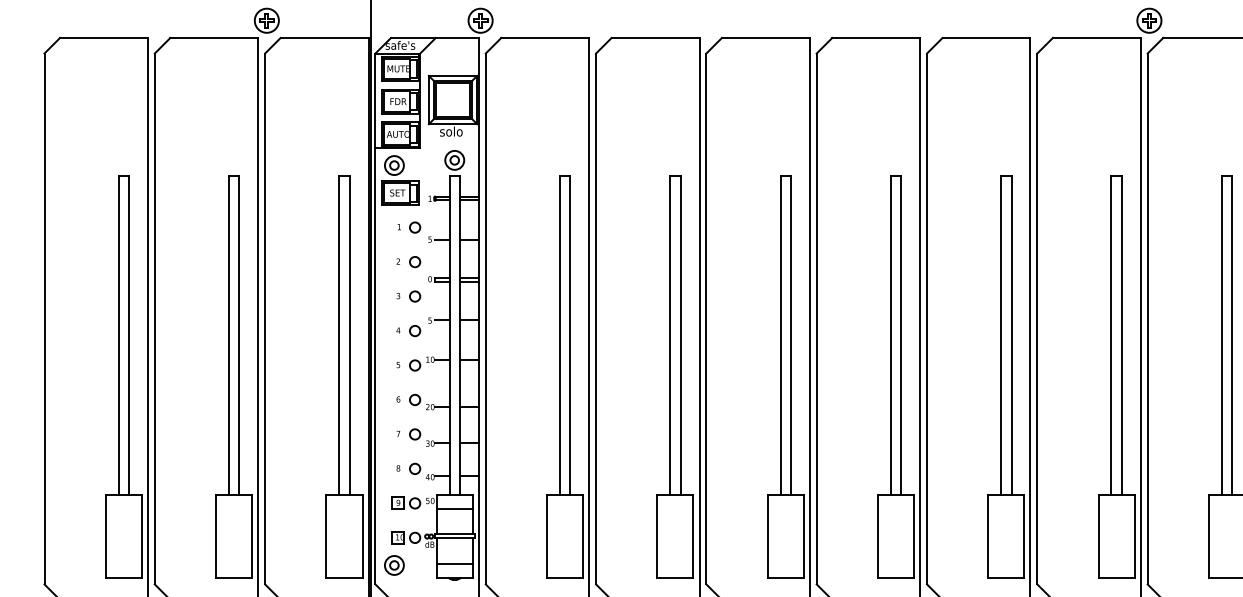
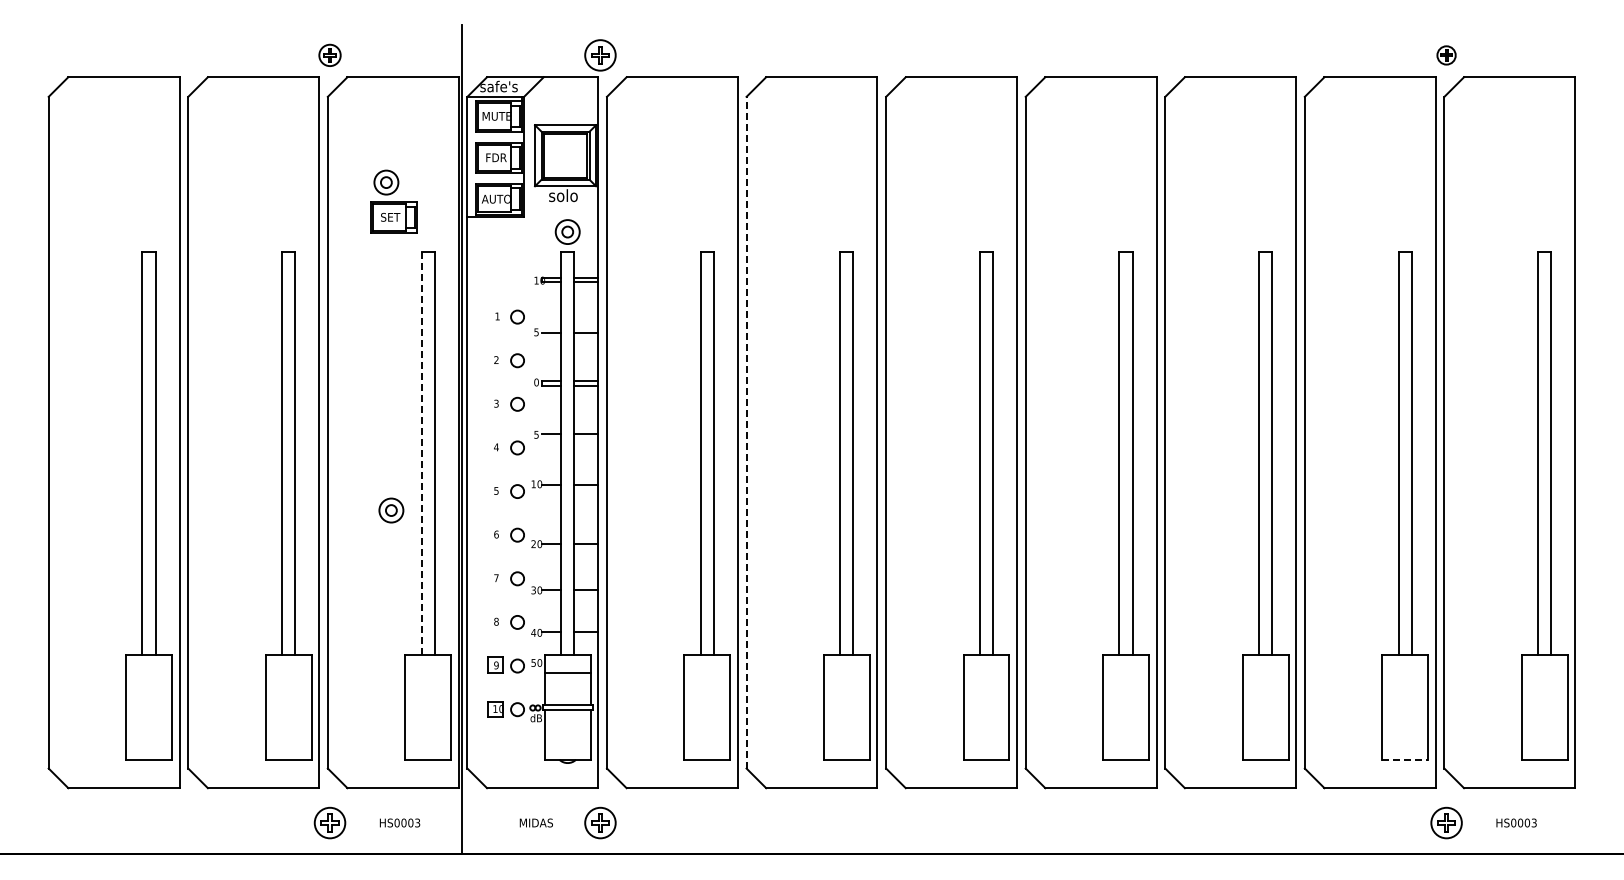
part: (266, 20) -> (329, 55), size x0.7
part: (1149, 20) -> (1446, 55), size x0.6
part: (400, 180) -> (393, 201), moved
line: (596, 318) -> (746, 432), solid -> dashed
line: (339, 335) -> (421, 453), solid -> dashed
line: (454, 563) -> (567, 742), removed
part: (394, 565) -> (391, 510), moved
line: (1116, 577) -> (1405, 759), solid -> dashed

